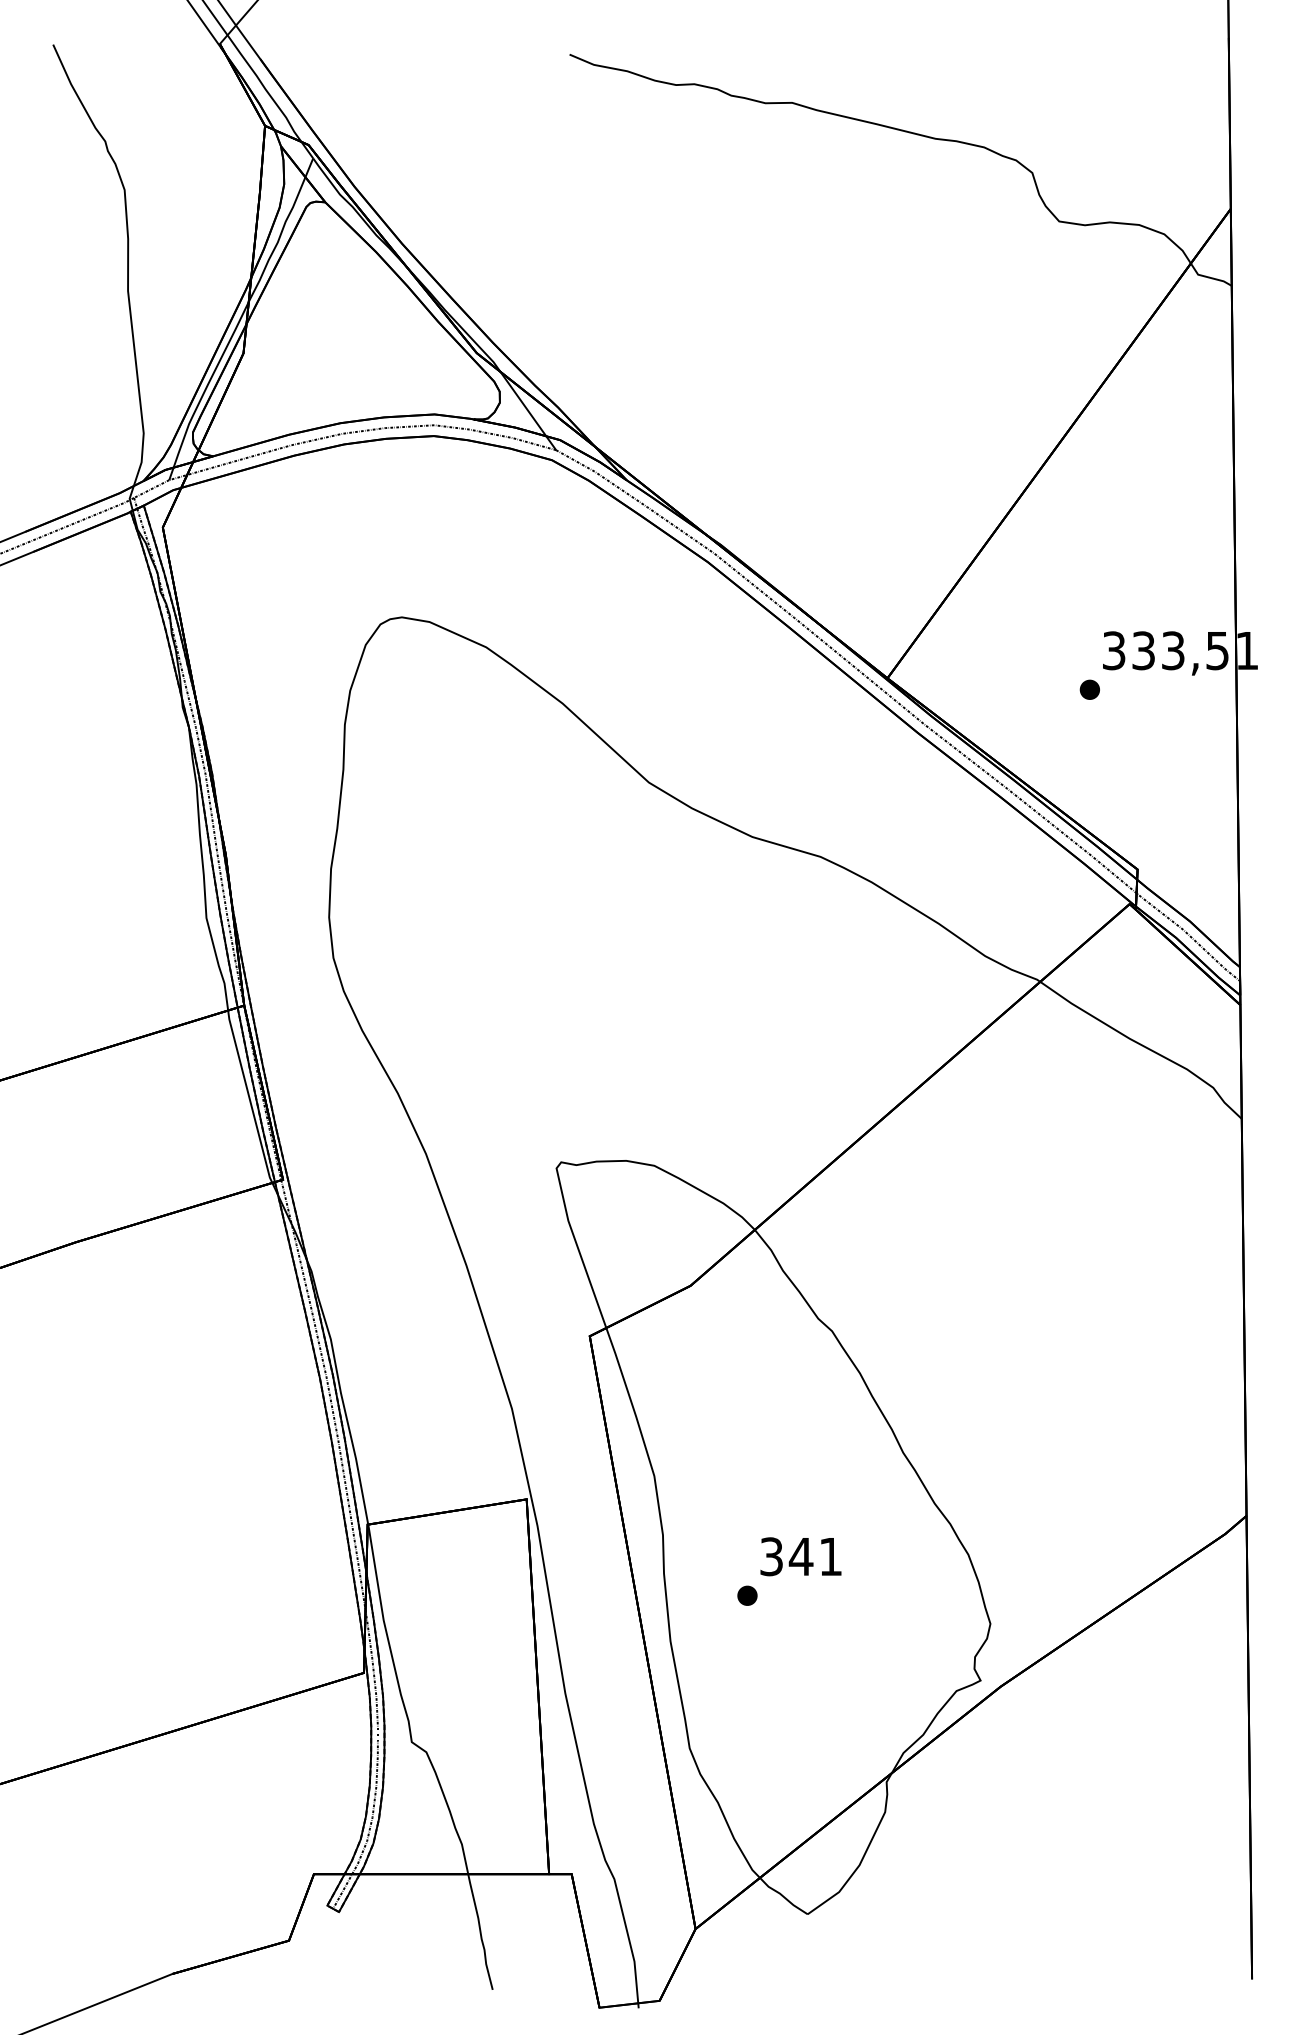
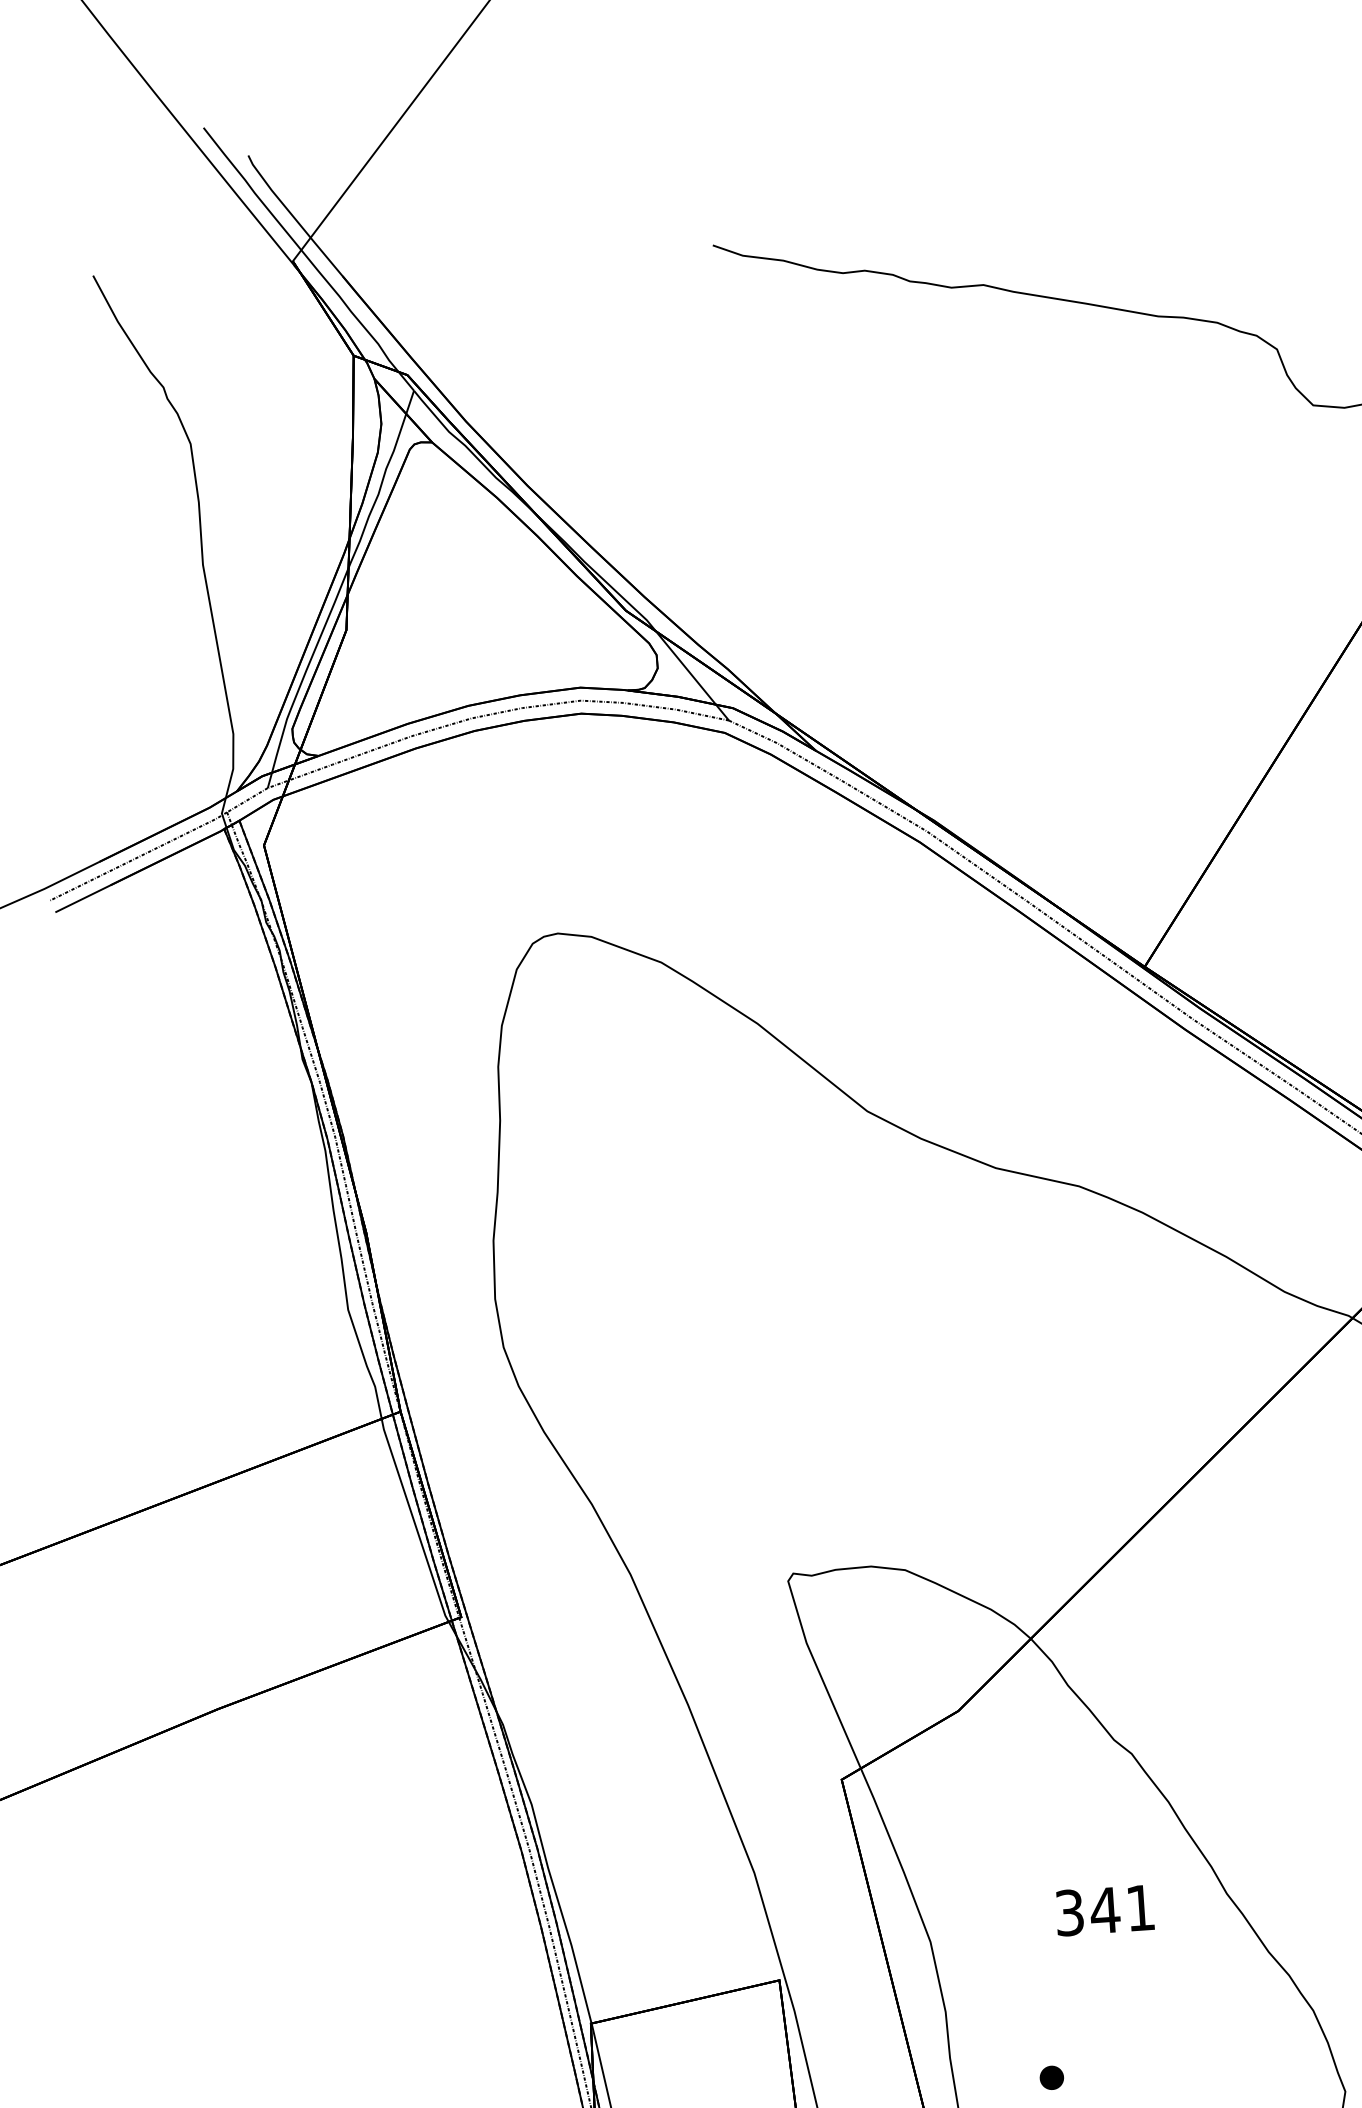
text: (800, 1556) -> (1104, 1910), moved

